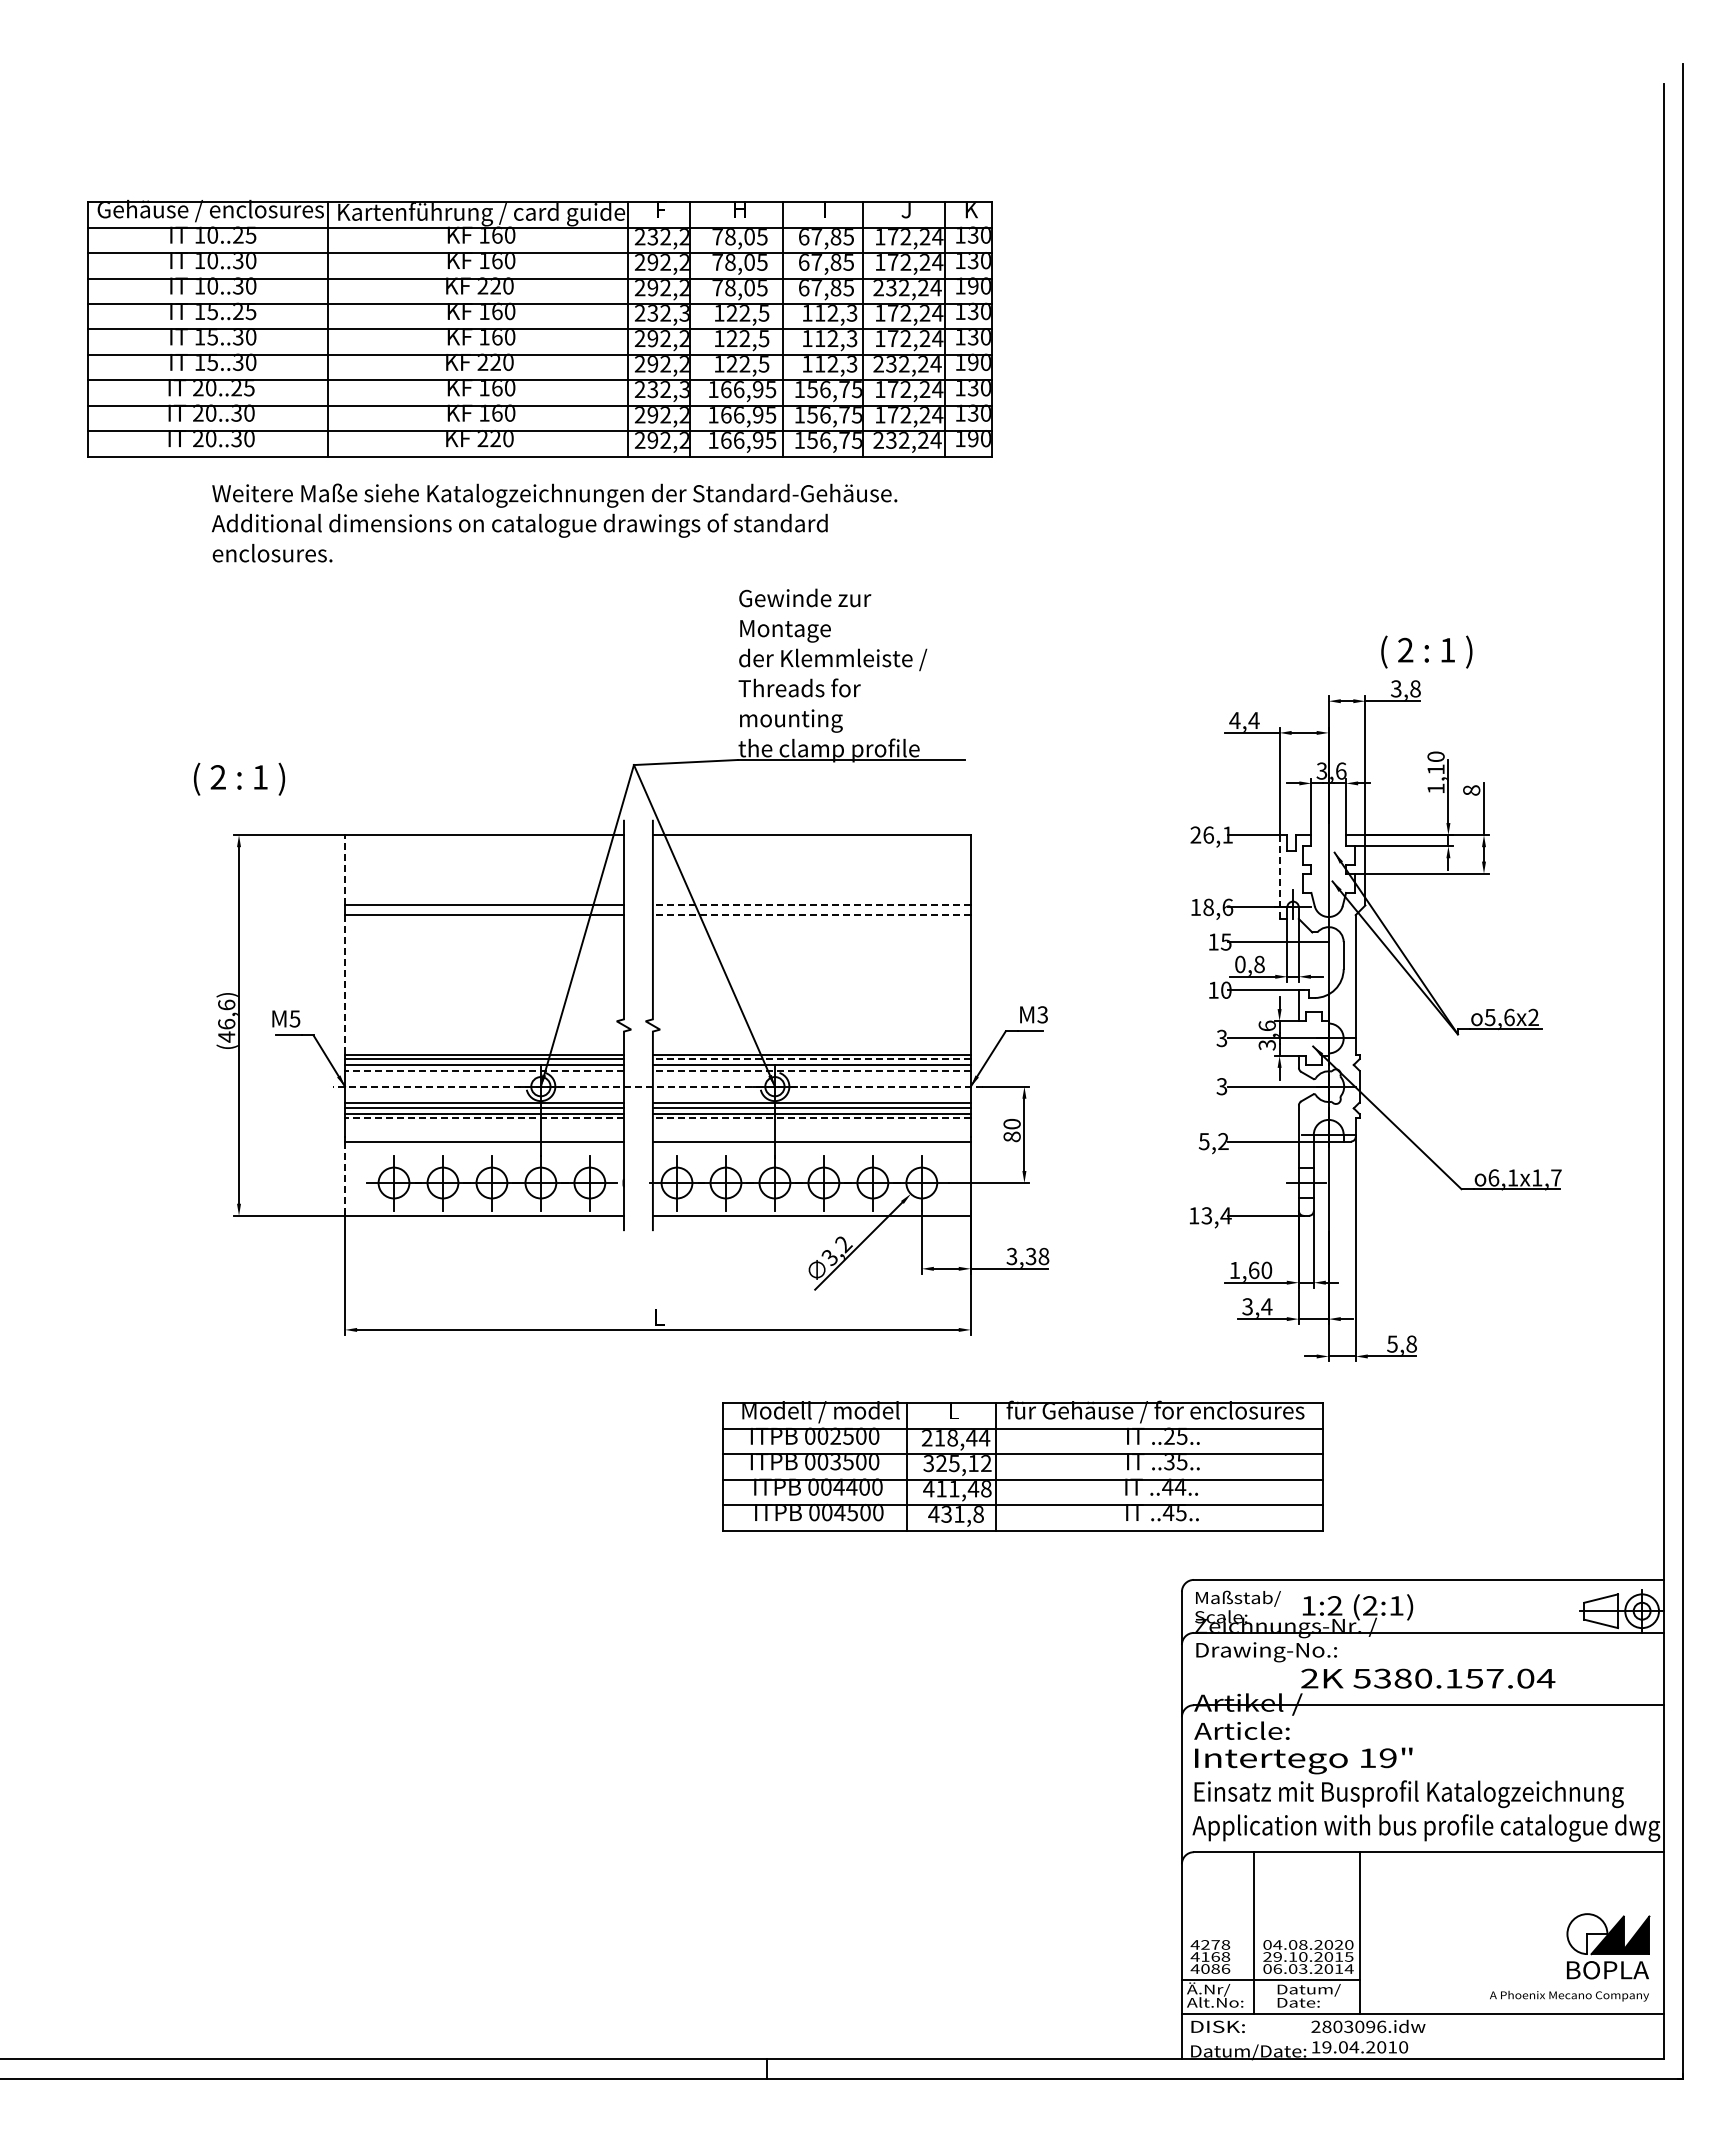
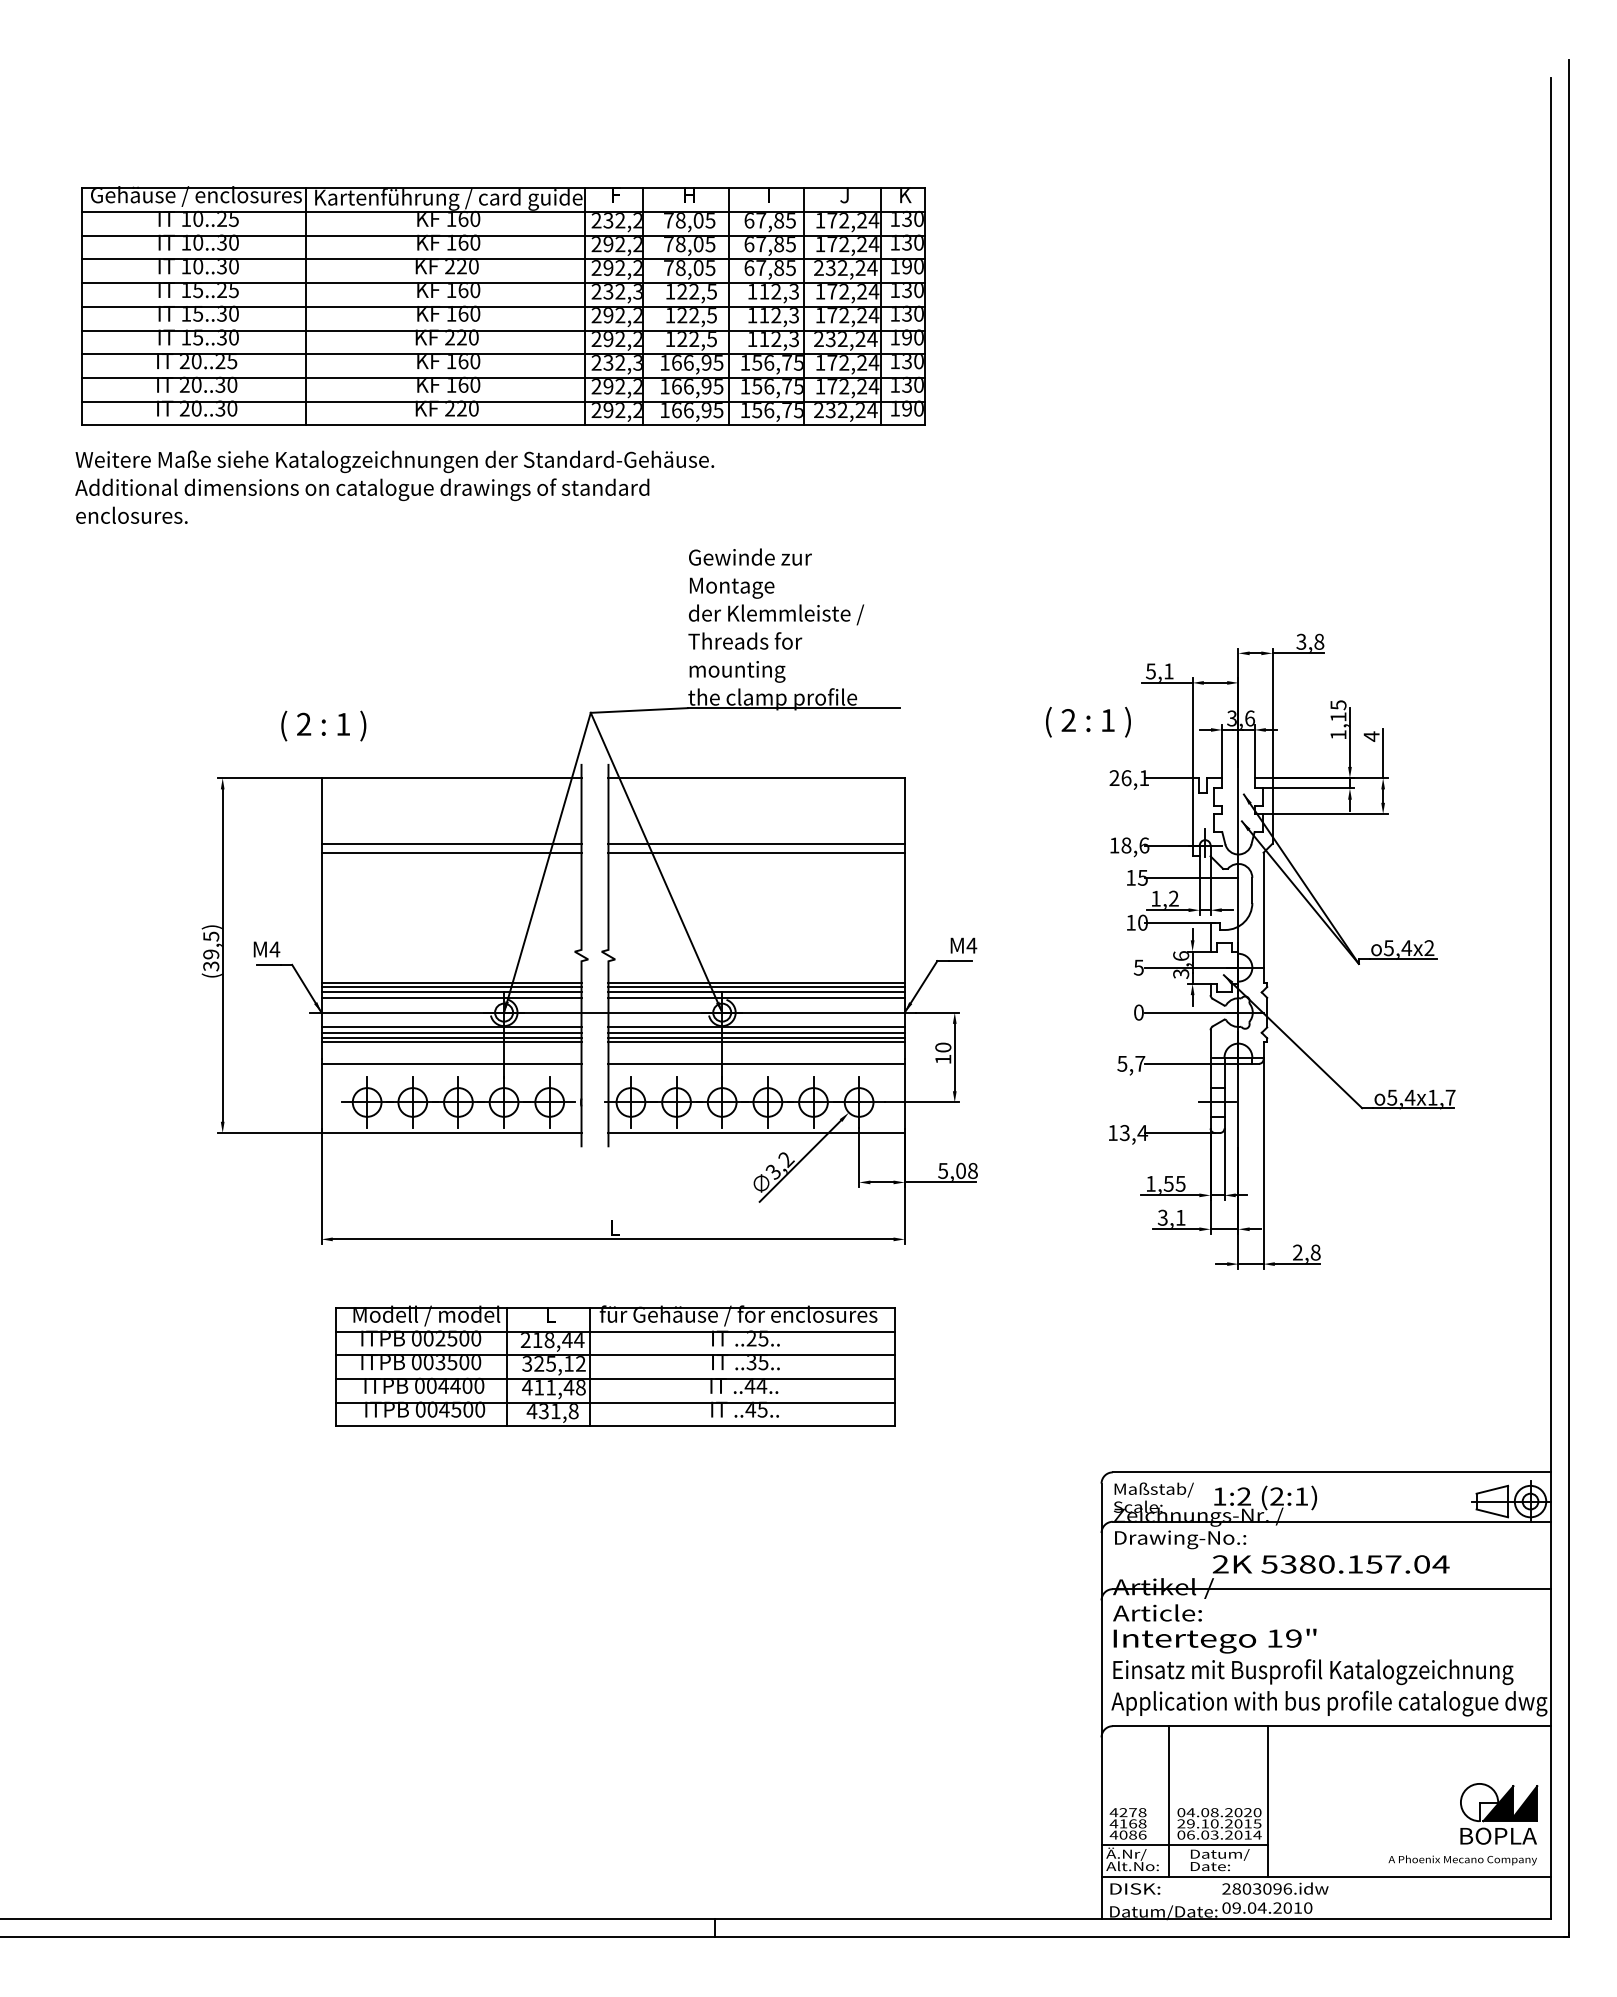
text: (554, 522) -> (394, 486), moved
text: (1426, 651) -> (1088, 721), moved
text: (1244, 720) -> (1159, 671), 4,4 -> 5,1
text: (1435, 756) -> (1337, 704), 1,10 -> 1,15
text: (239, 778) -> (323, 725), moved
text: (1471, 790) -> (1371, 736), 8 -> 4
line: (345, 869) -> (321, 810), dashed -> solid
line: (1279, 877) -> (1192, 817), dashed -> solid
line: (811, 905) -> (756, 843), dashed -> solid
line: (811, 915) -> (756, 853), dashed -> solid
text: (1249, 964) -> (1164, 898), 0,8 -> 1,2
line: (345, 985) -> (321, 918), dashed -> solid
text: (1042, 1014) -> (971, 945), M3 -> M4
text: (1509, 1017) -> (1406, 948), 5,6x2 -> 5,4x2
text: (294, 1018) -> (274, 949), M5 -> M4
text: (226, 1020) -> (211, 950), (46,6) -> (39,5)
text: (1222, 1037) -> (1139, 966), 3 -> 5
line: (811, 1059) -> (756, 987), dashed -> solid
line: (484, 1070) -> (451, 997), dashed -> solid
line: (811, 1070) -> (756, 997), dashed -> solid
line: (657, 1086) -> (612, 1012), dashed -> solid
text: (1221, 1086) -> (1138, 1012), 3 -> 0
line: (484, 1118) -> (451, 1042), dashed -> solid
line: (811, 1118) -> (756, 1042), dashed -> solid
text: (1011, 1136) -> (942, 1059), 80 -> 10
text: (1223, 1141) -> (1140, 1063), 5,2 -> 5,7
line: (345, 1176) -> (321, 1096), dashed -> solid
text: (1503, 1177) -> (1401, 1097), 6,1x1,7 -> 5,4x1,7
text: (1021, 1256) -> (952, 1170), 3,38 -> 5,08
text: (1260, 1270) -> (1174, 1183), 1,60 -> 1,55
text: (1266, 1306) -> (1180, 1217), 3,4 -> 3,1
text: (1392, 1343) -> (1297, 1252), 5,8 -> 2,8
part: (1022, 1465) -> (614, 1365), moved
text: (1315, 2047) -> (1226, 1908), 19.04.2010 -> 09.04.2010

